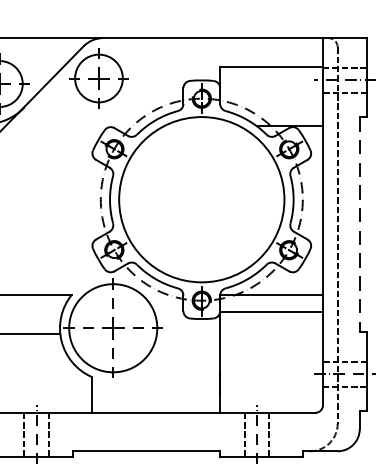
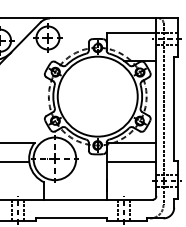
line: (360, 224) -> (174, 108), dashed -> solid
line: (271, 310) -> (131, 161), moved

